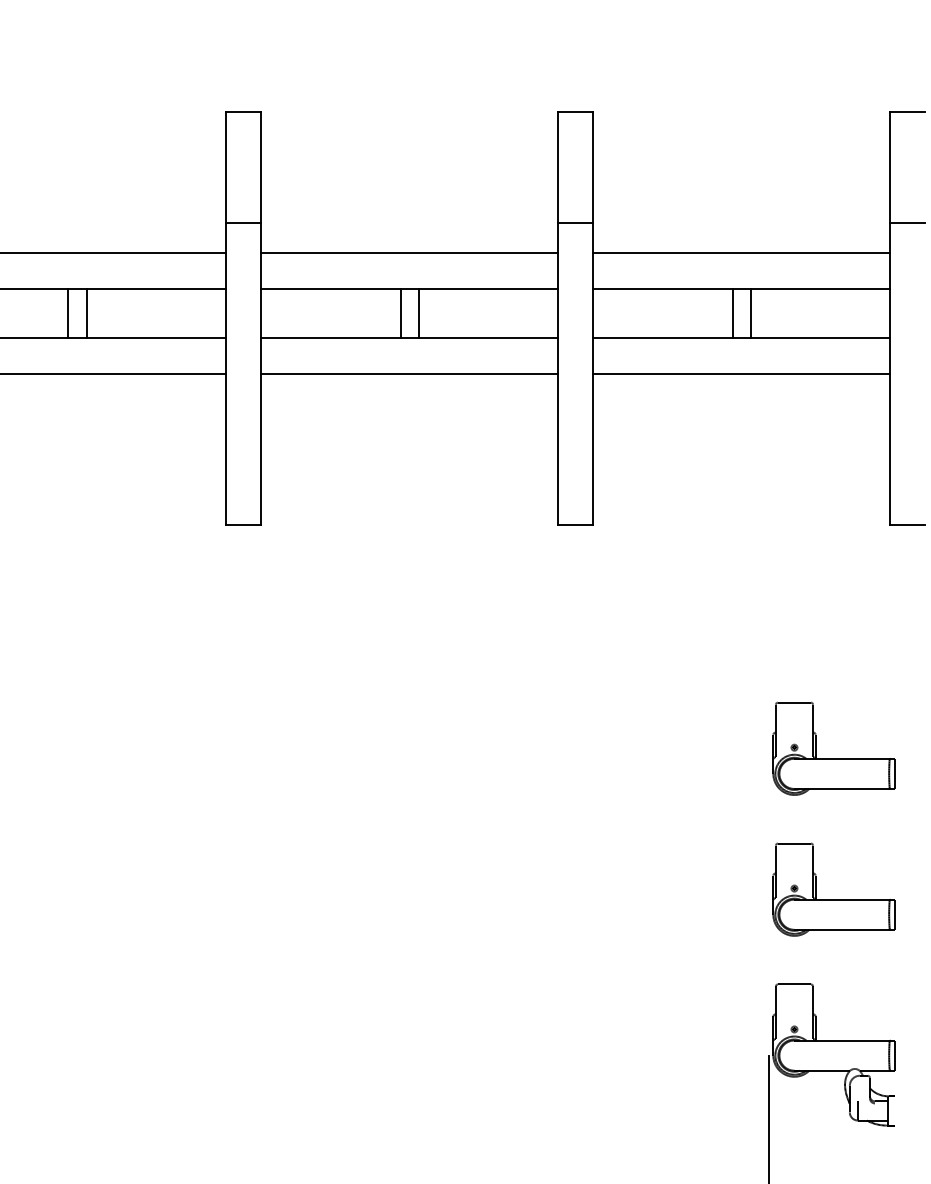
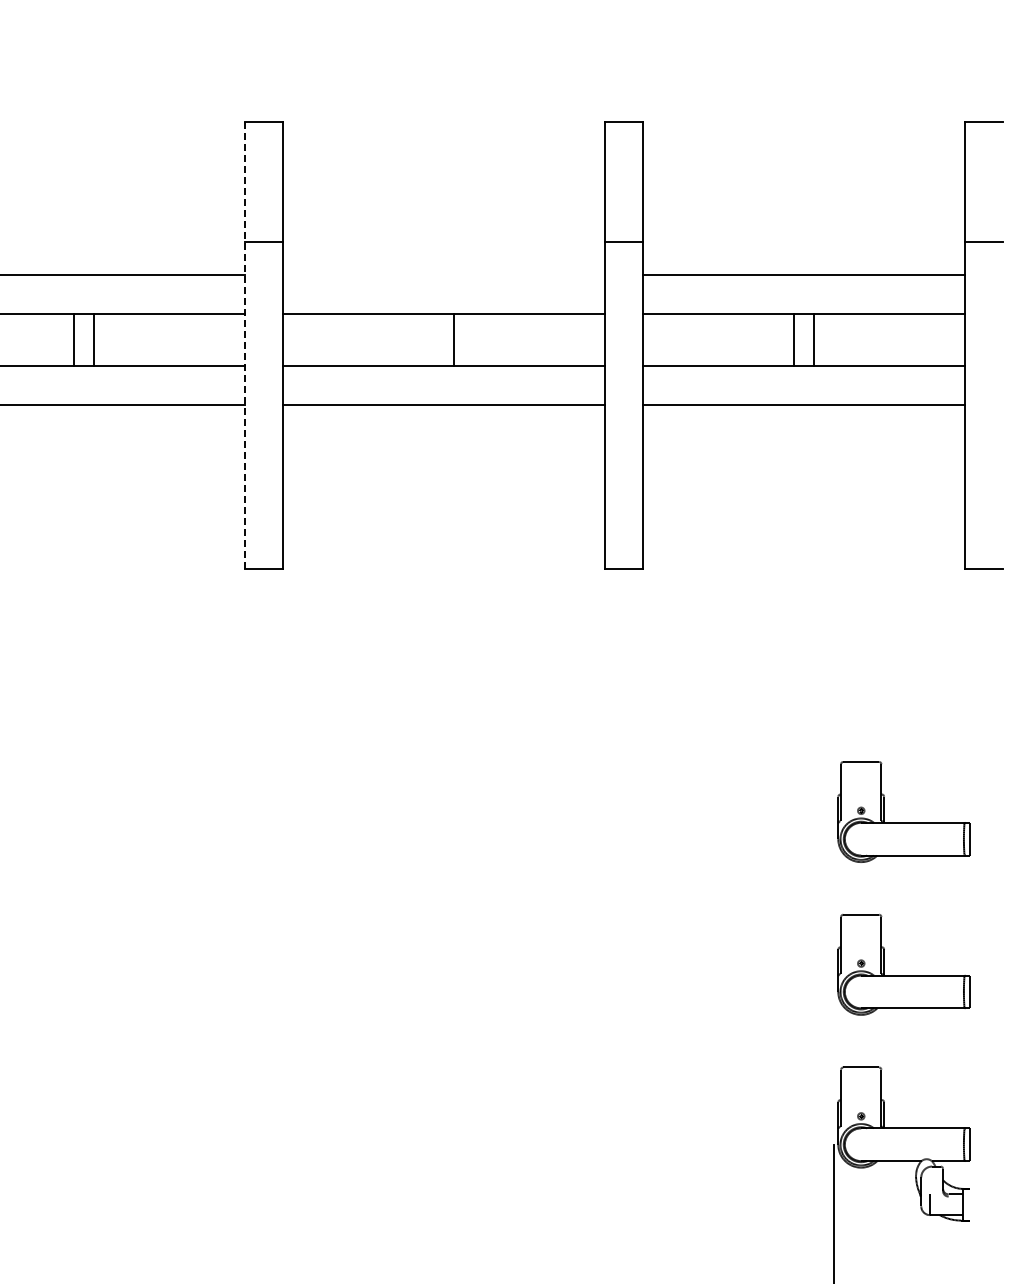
line: (409, 253) -> (443, 274), removed
line: (400, 313) -> (434, 339), removed
line: (225, 318) -> (244, 345), solid -> dashed

